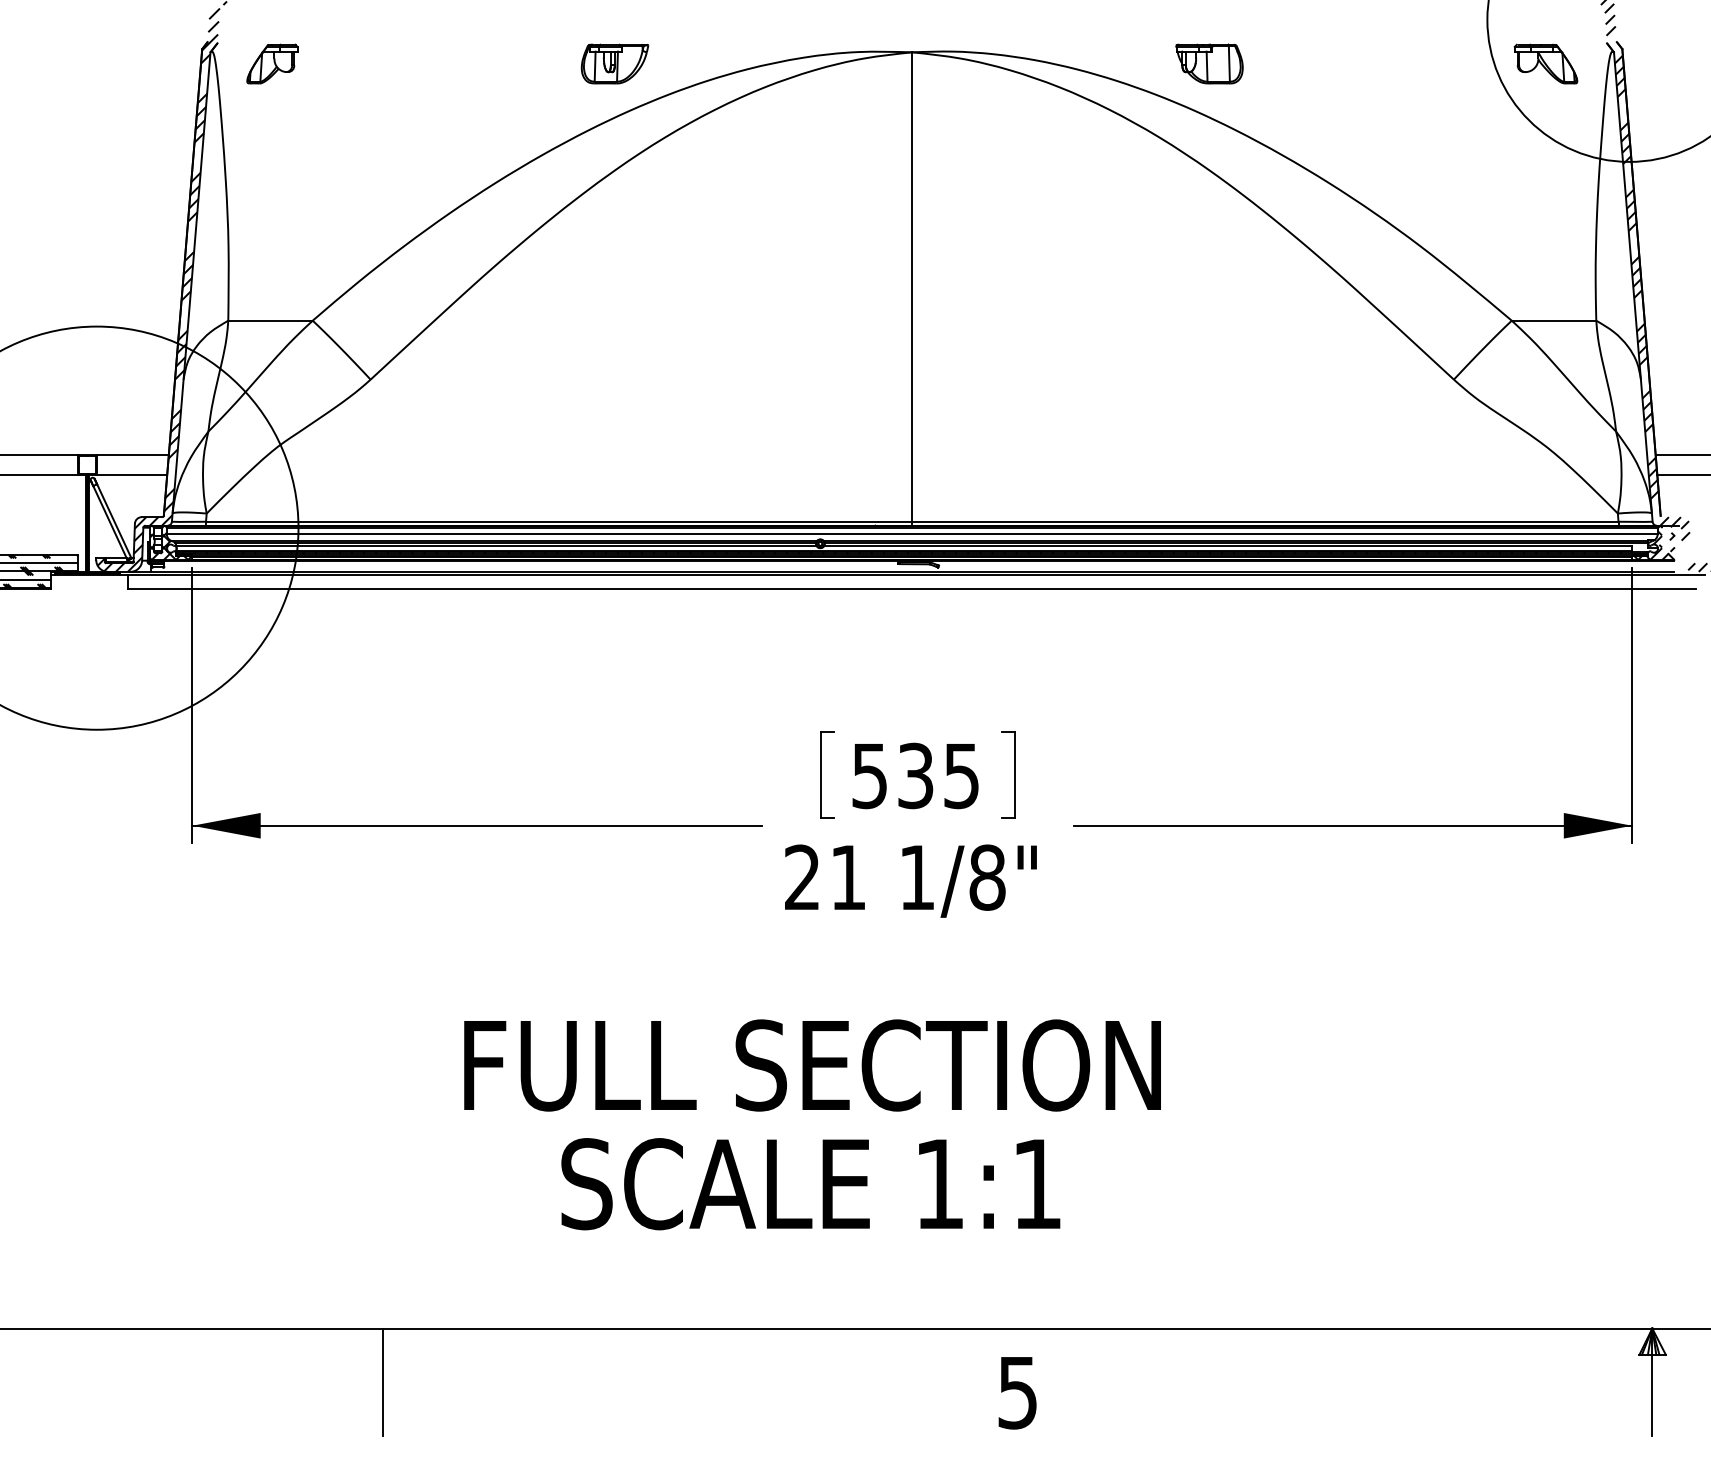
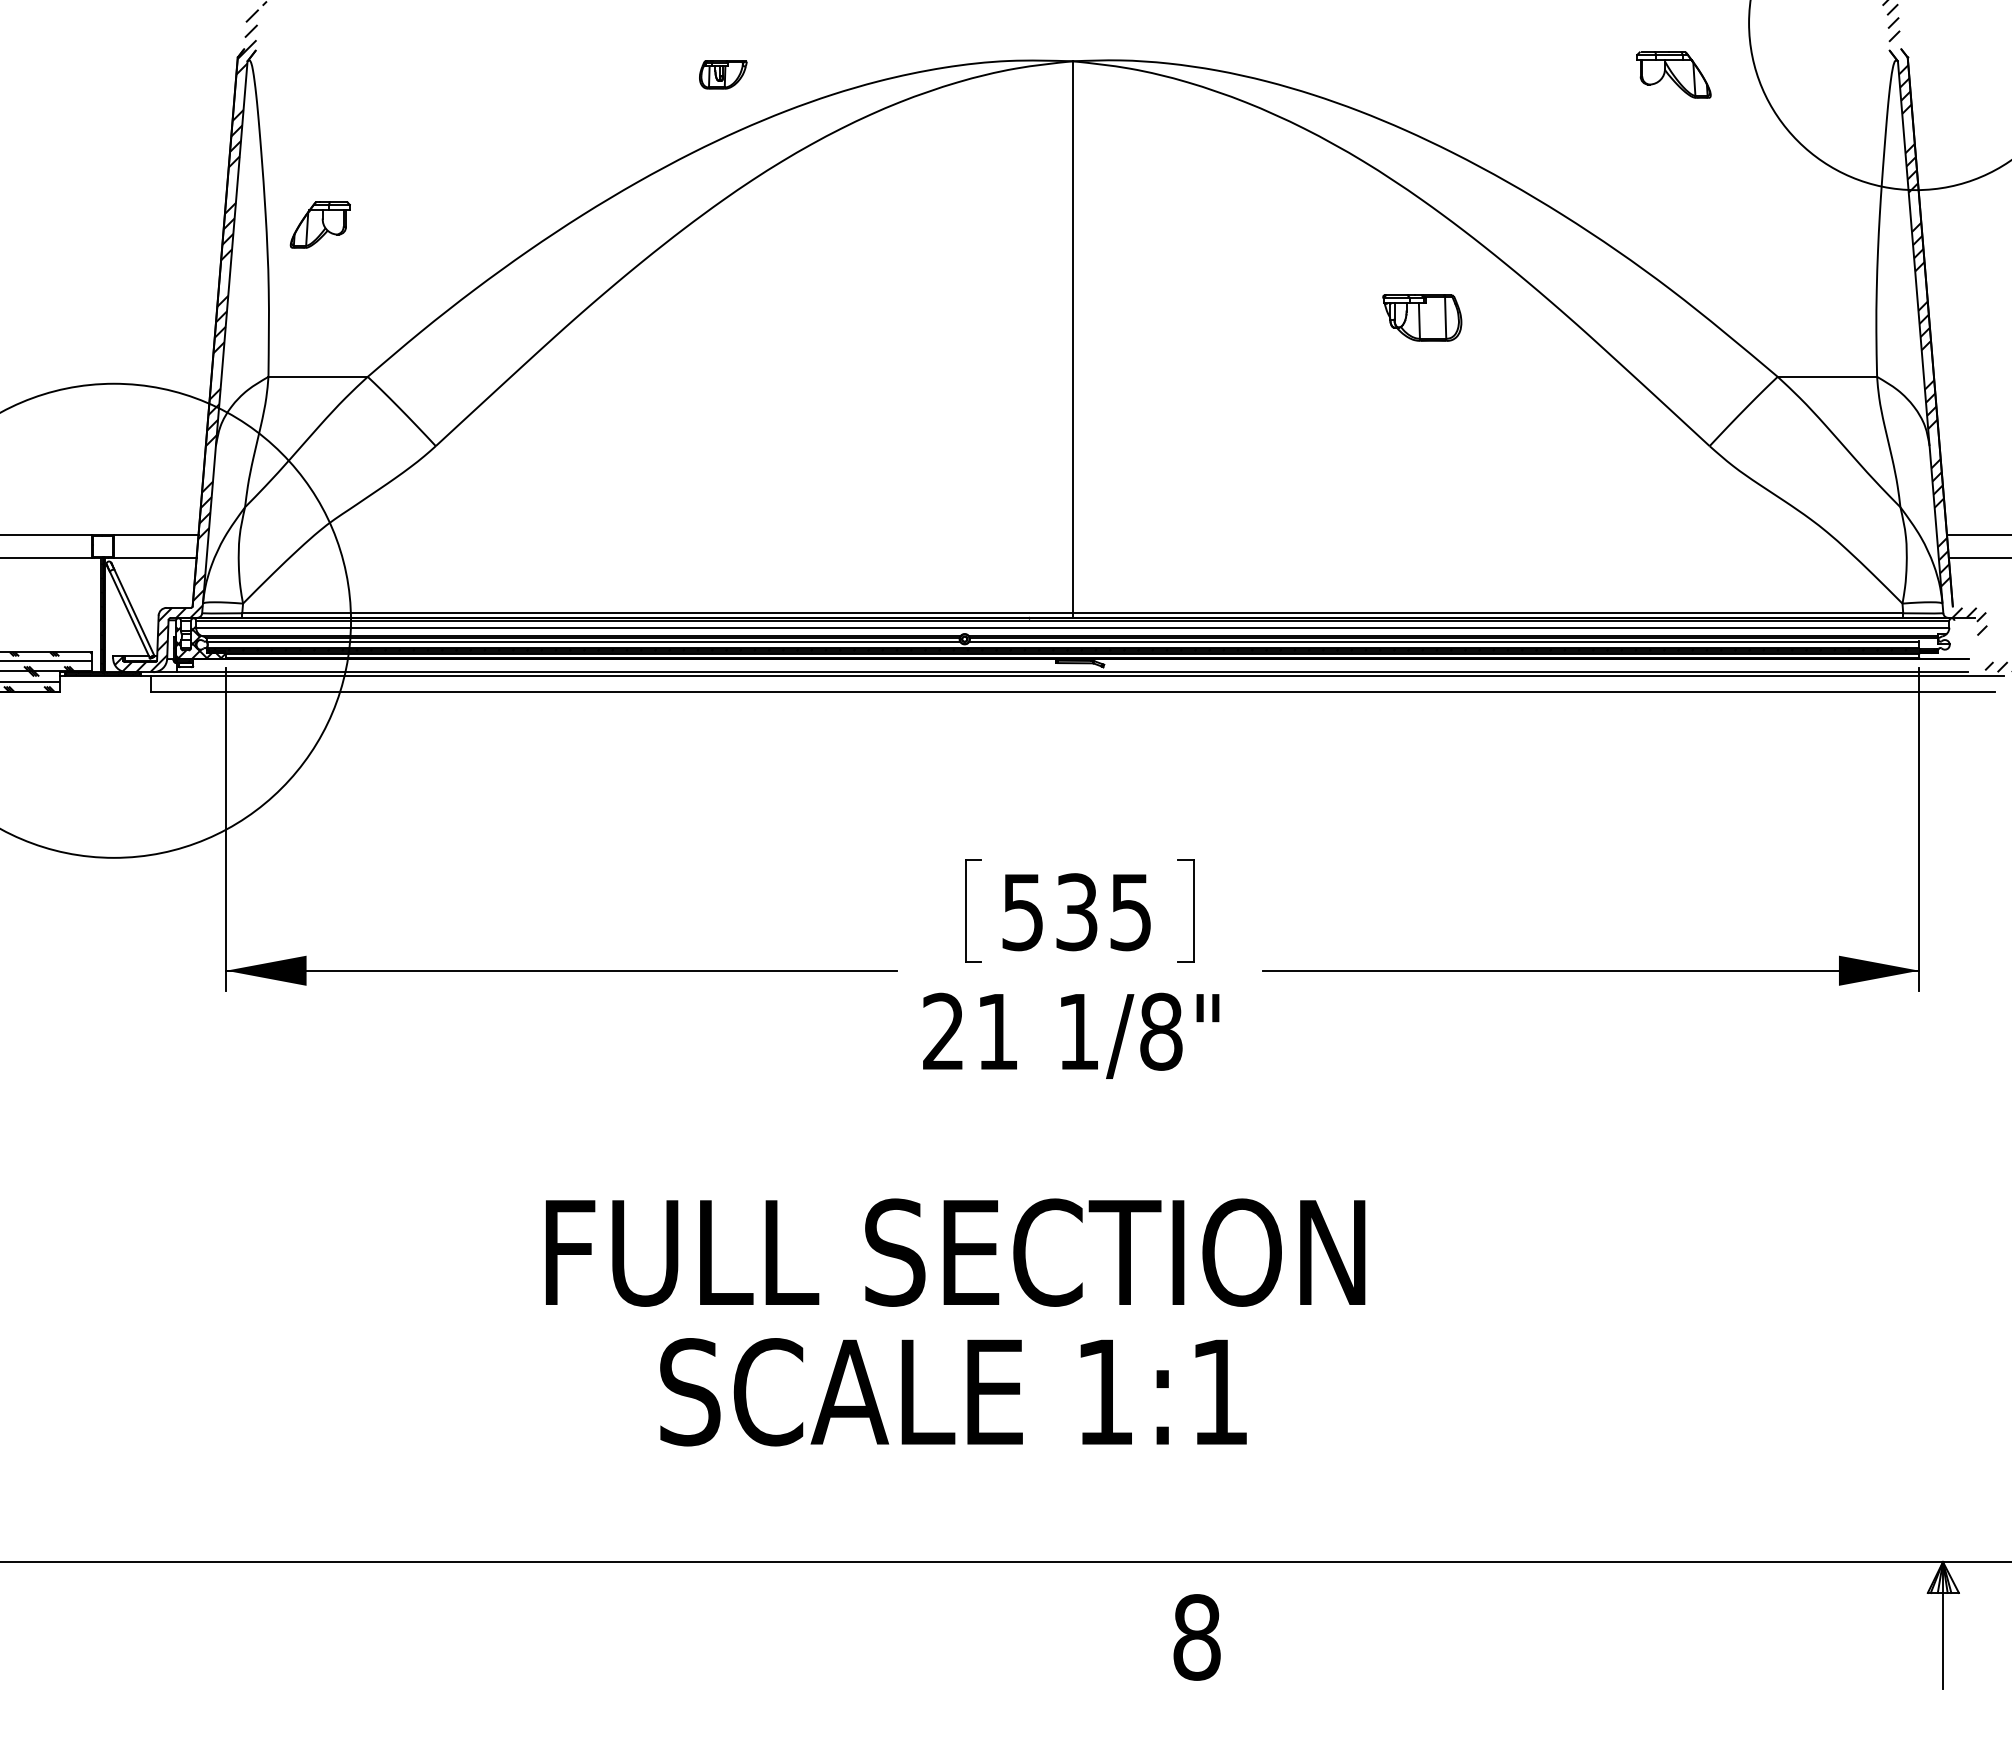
part: (271, 63) -> (319, 224), moved
part: (615, 63) -> (723, 74), size x0.6
part: (1209, 63) -> (1422, 317), moved
part: (1545, 63) -> (1673, 74), moved
hatch: (1654, 543) -> (1945, 638), removed
line: (383, 1382) -> (450, 1625), removed
text: (1017, 1392) -> (1196, 1637), 5 -> 8

